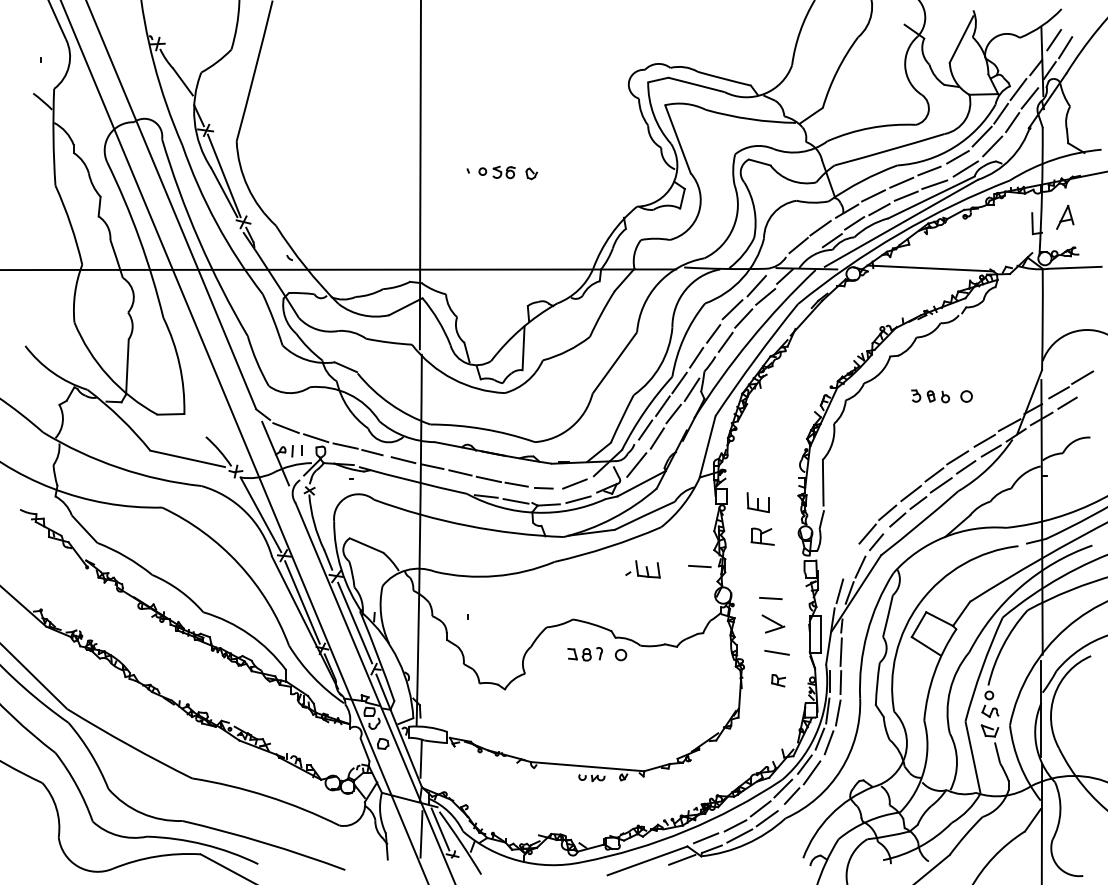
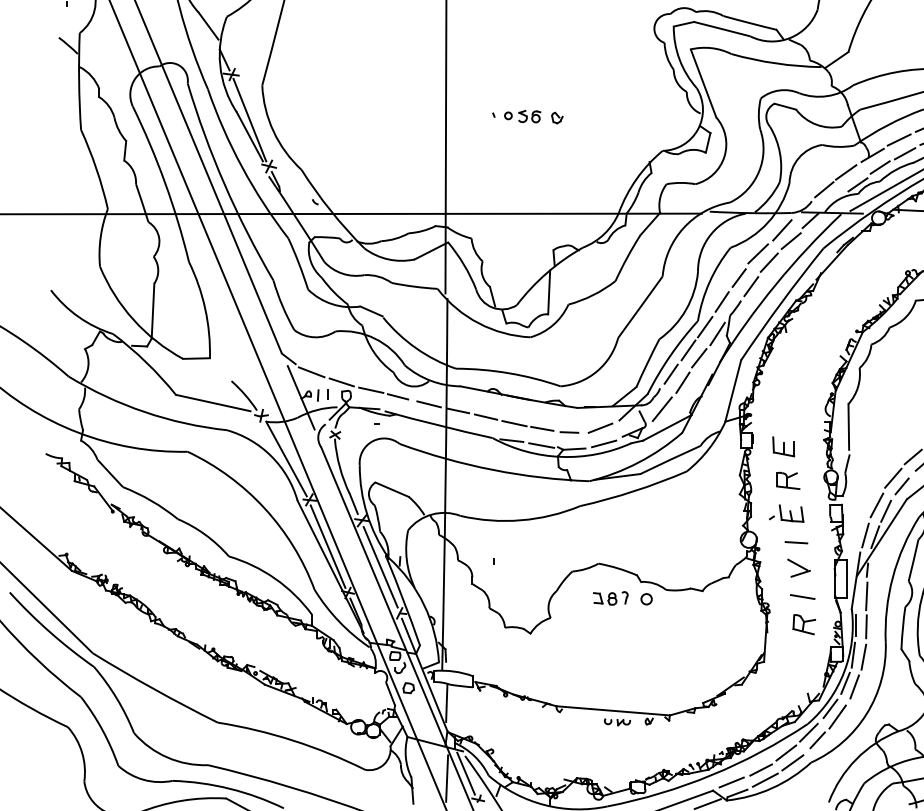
line: (851, 561) -> (877, 505), added
line: (699, 566) -> (725, 510), removed
part: (642, 569) -> (786, 513), moved
part: (778, 680) -> (804, 624), size x1.67

